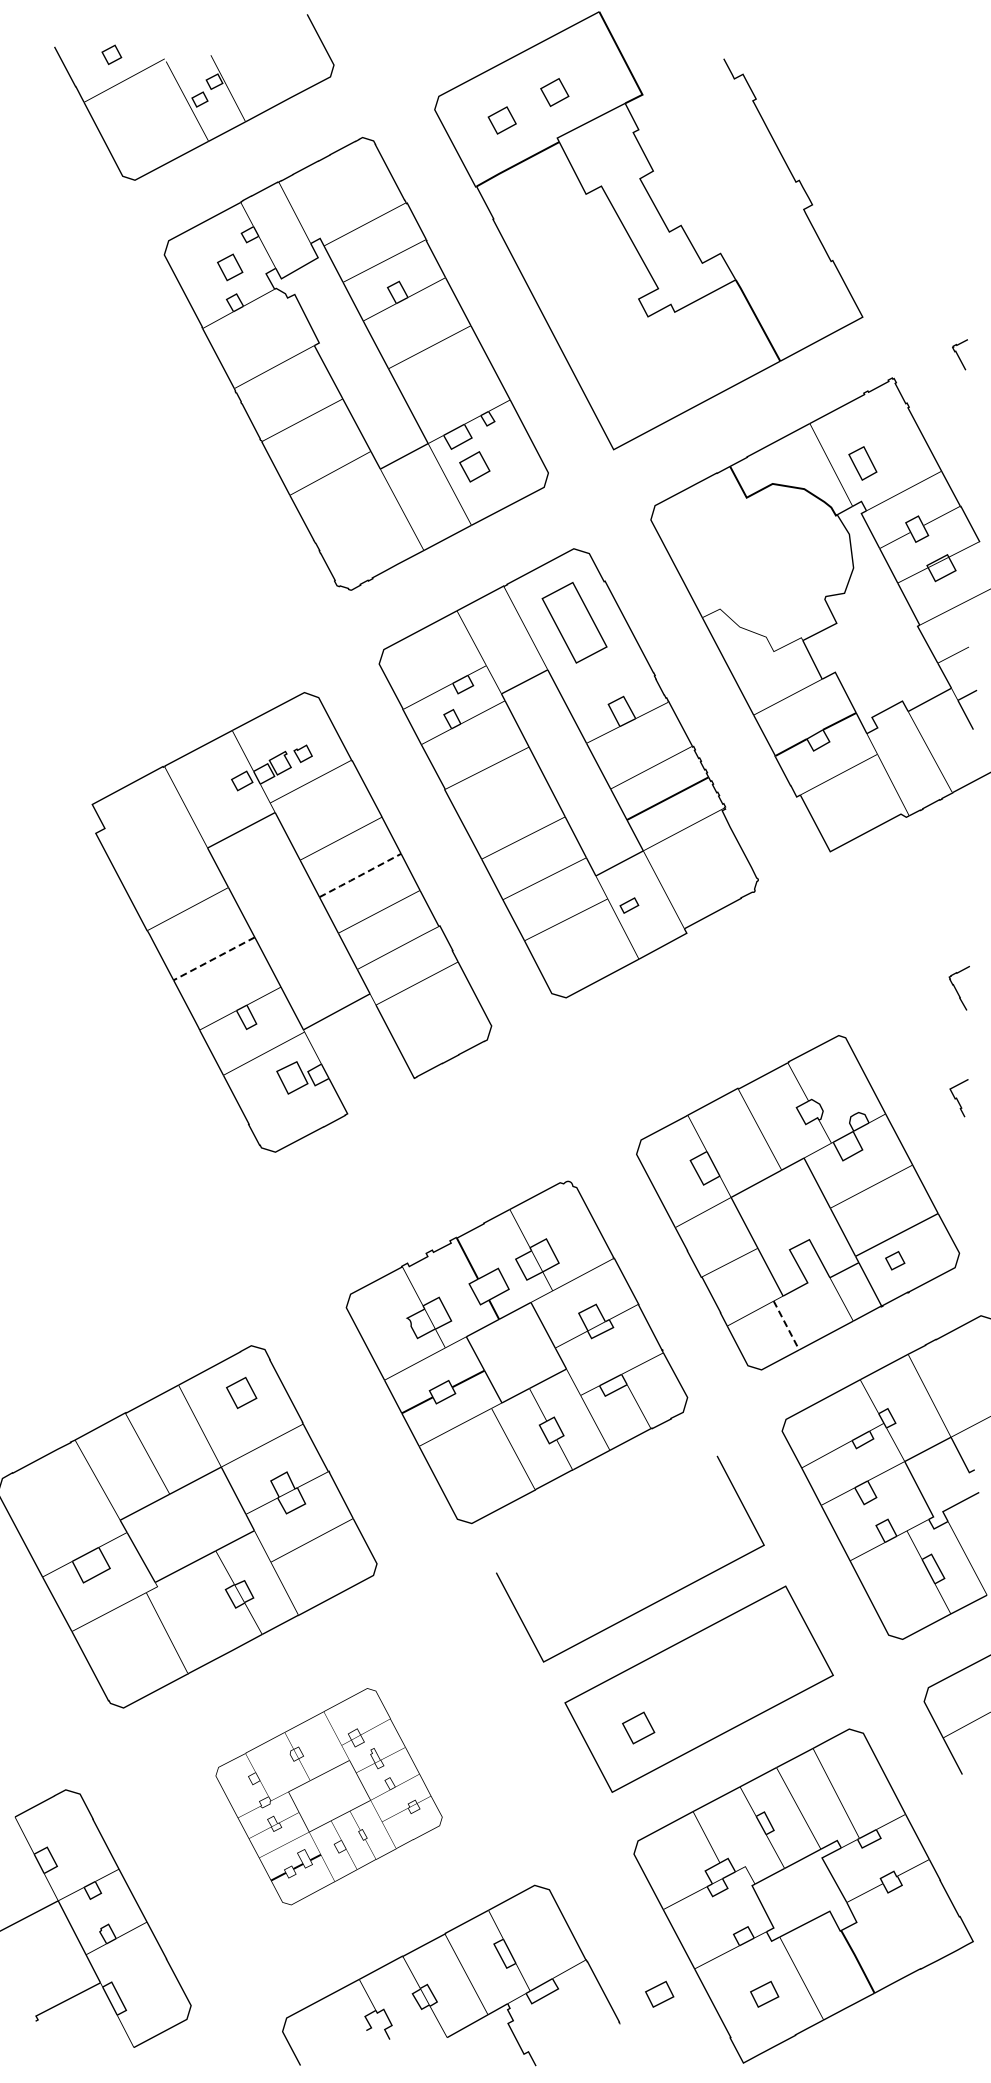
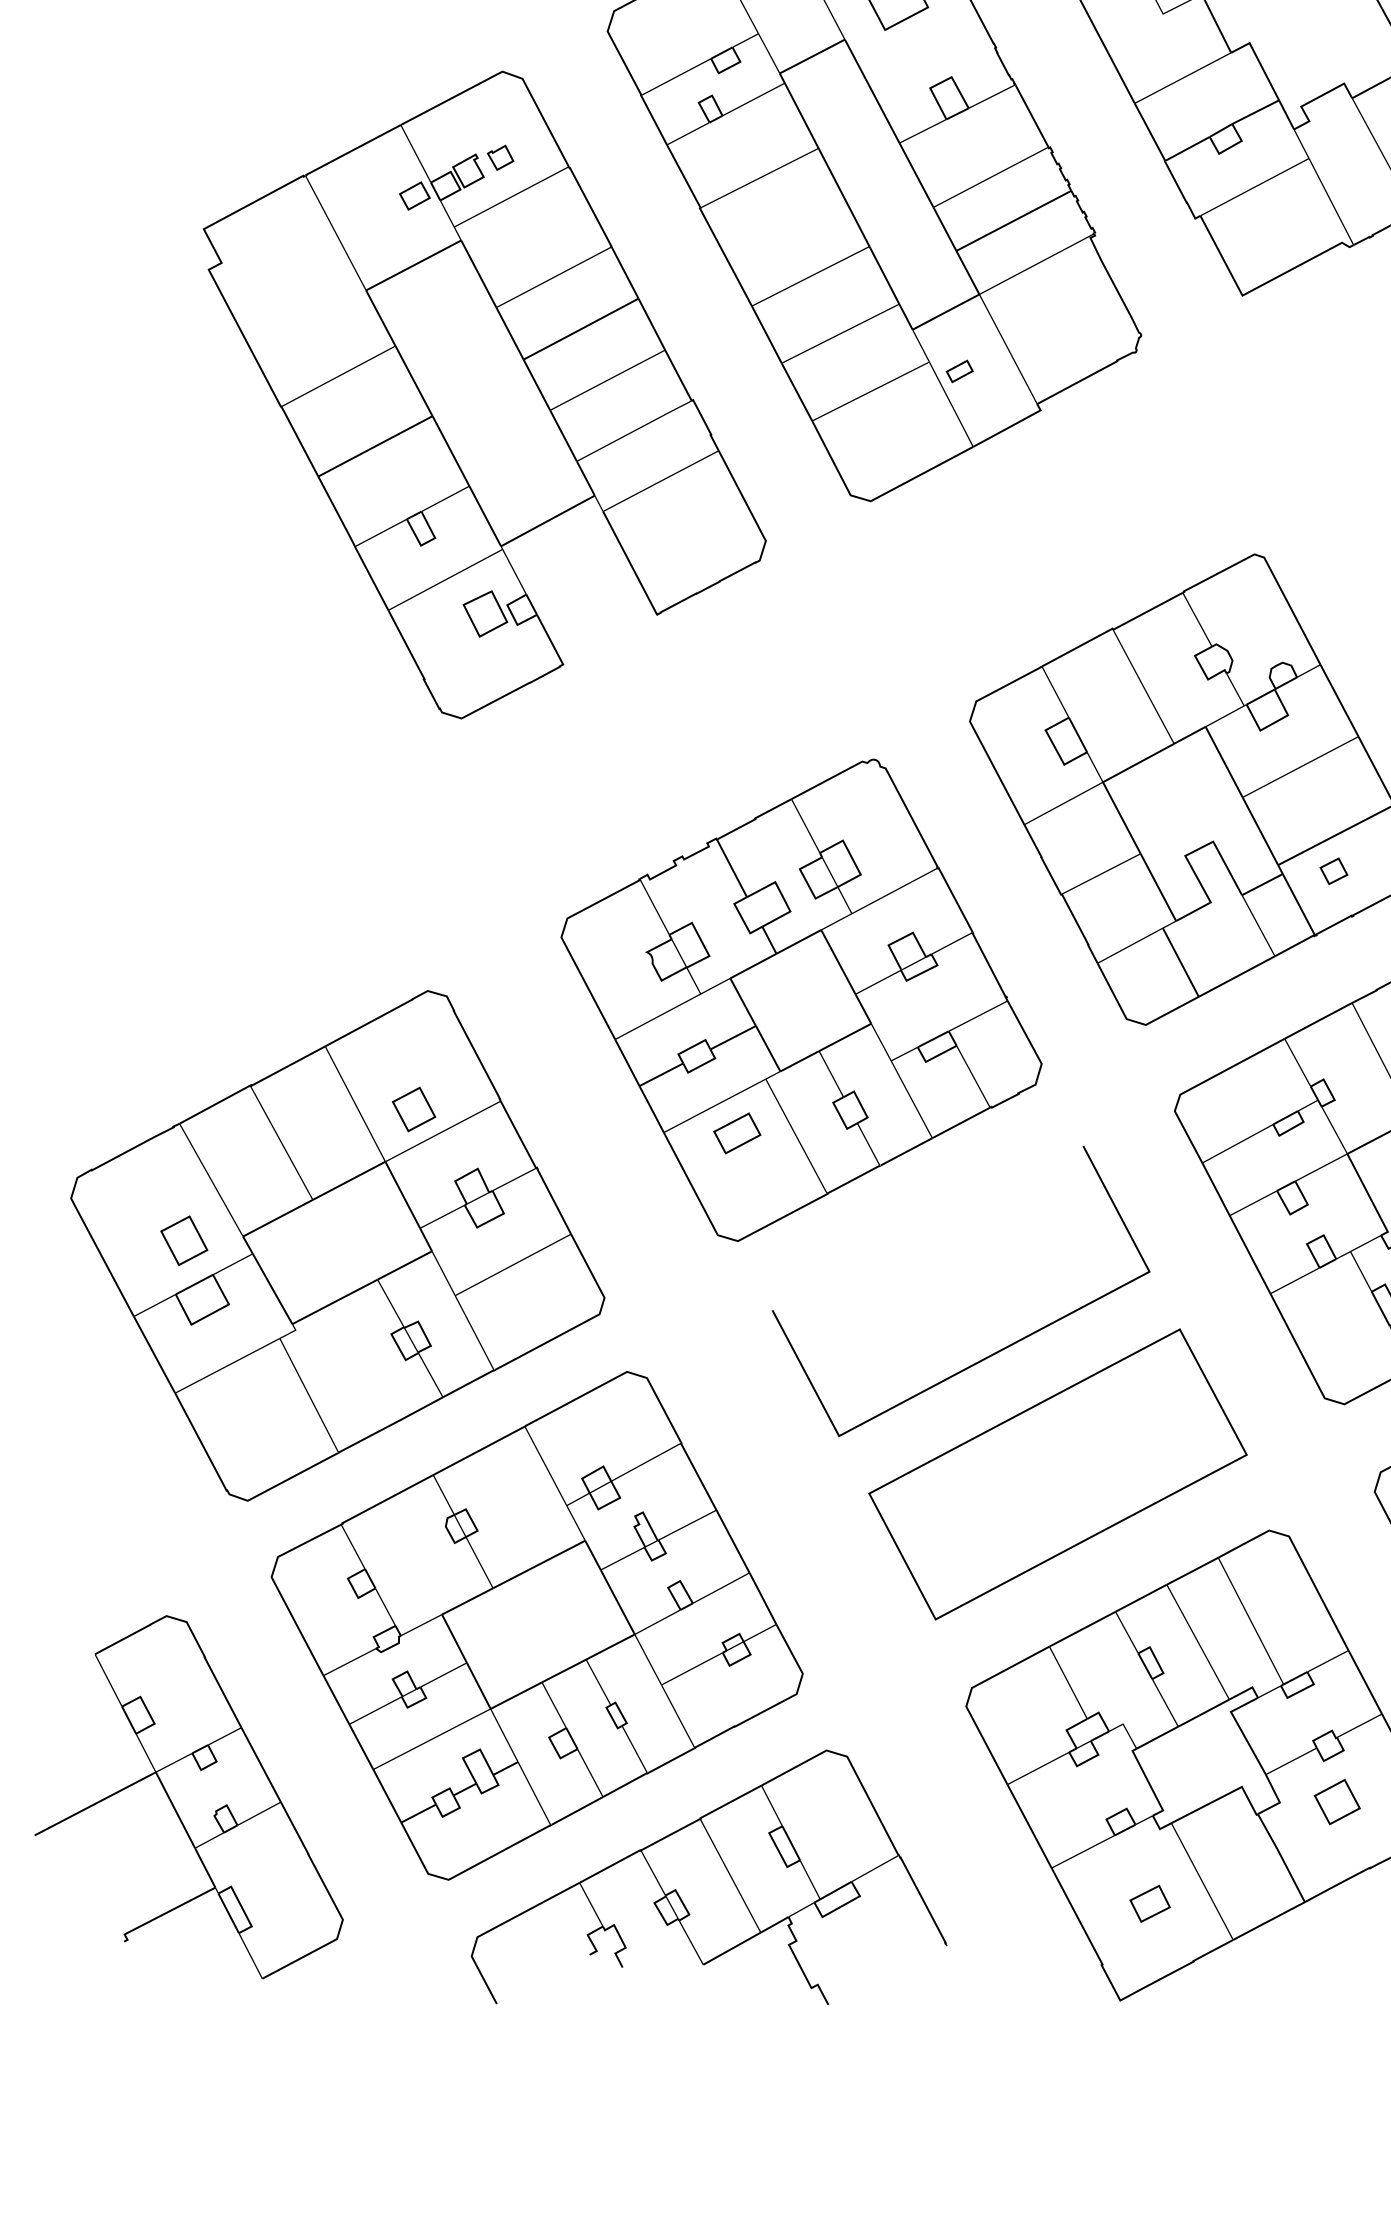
line: (359, 876) -> (579, 330), dashed -> solid
line: (214, 958) -> (375, 445), dashed -> solid
line: (786, 1325) -> (1180, 962), dashed -> solid
part: (241, 1392) -> (413, 1108), moved
part: (471, 1446) -> (737, 1132), added
part: (78, 1523) -> (184, 1241), added
part: (638, 1727) -> (1337, 1801), moved
part: (328, 1796) -> (536, 1625), size x1.67
part: (659, 1993) -> (1002, 1902), removed

